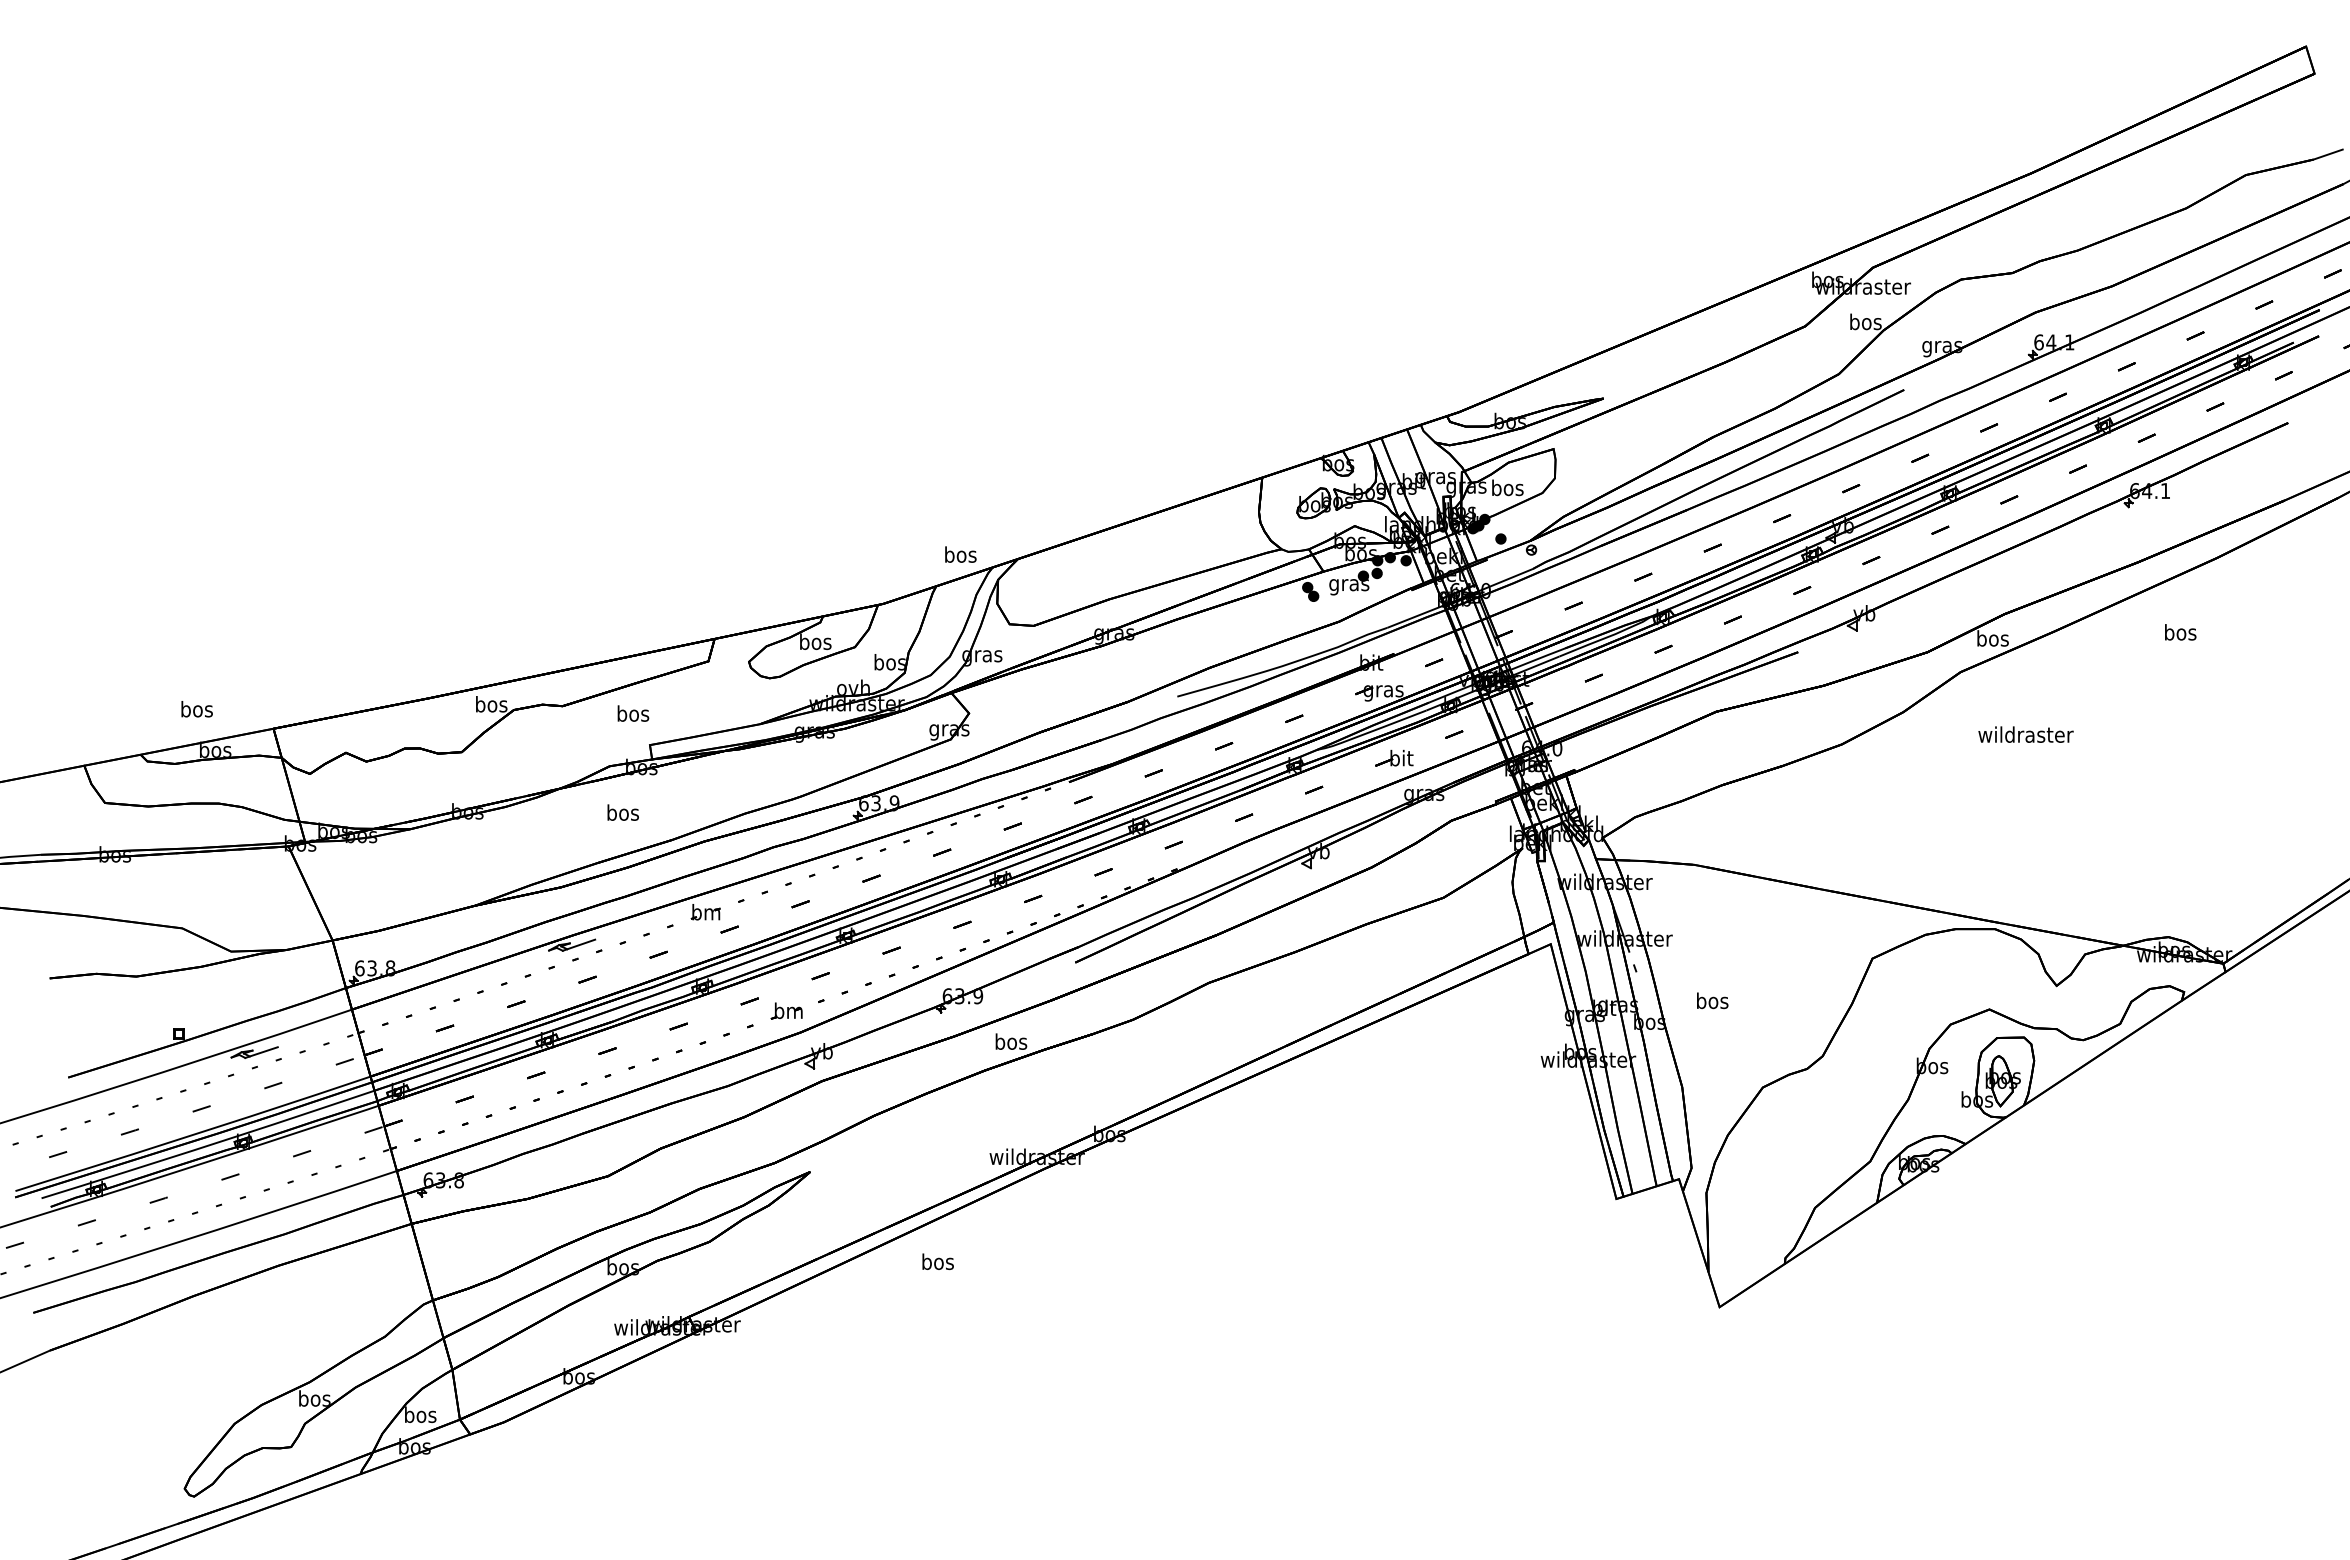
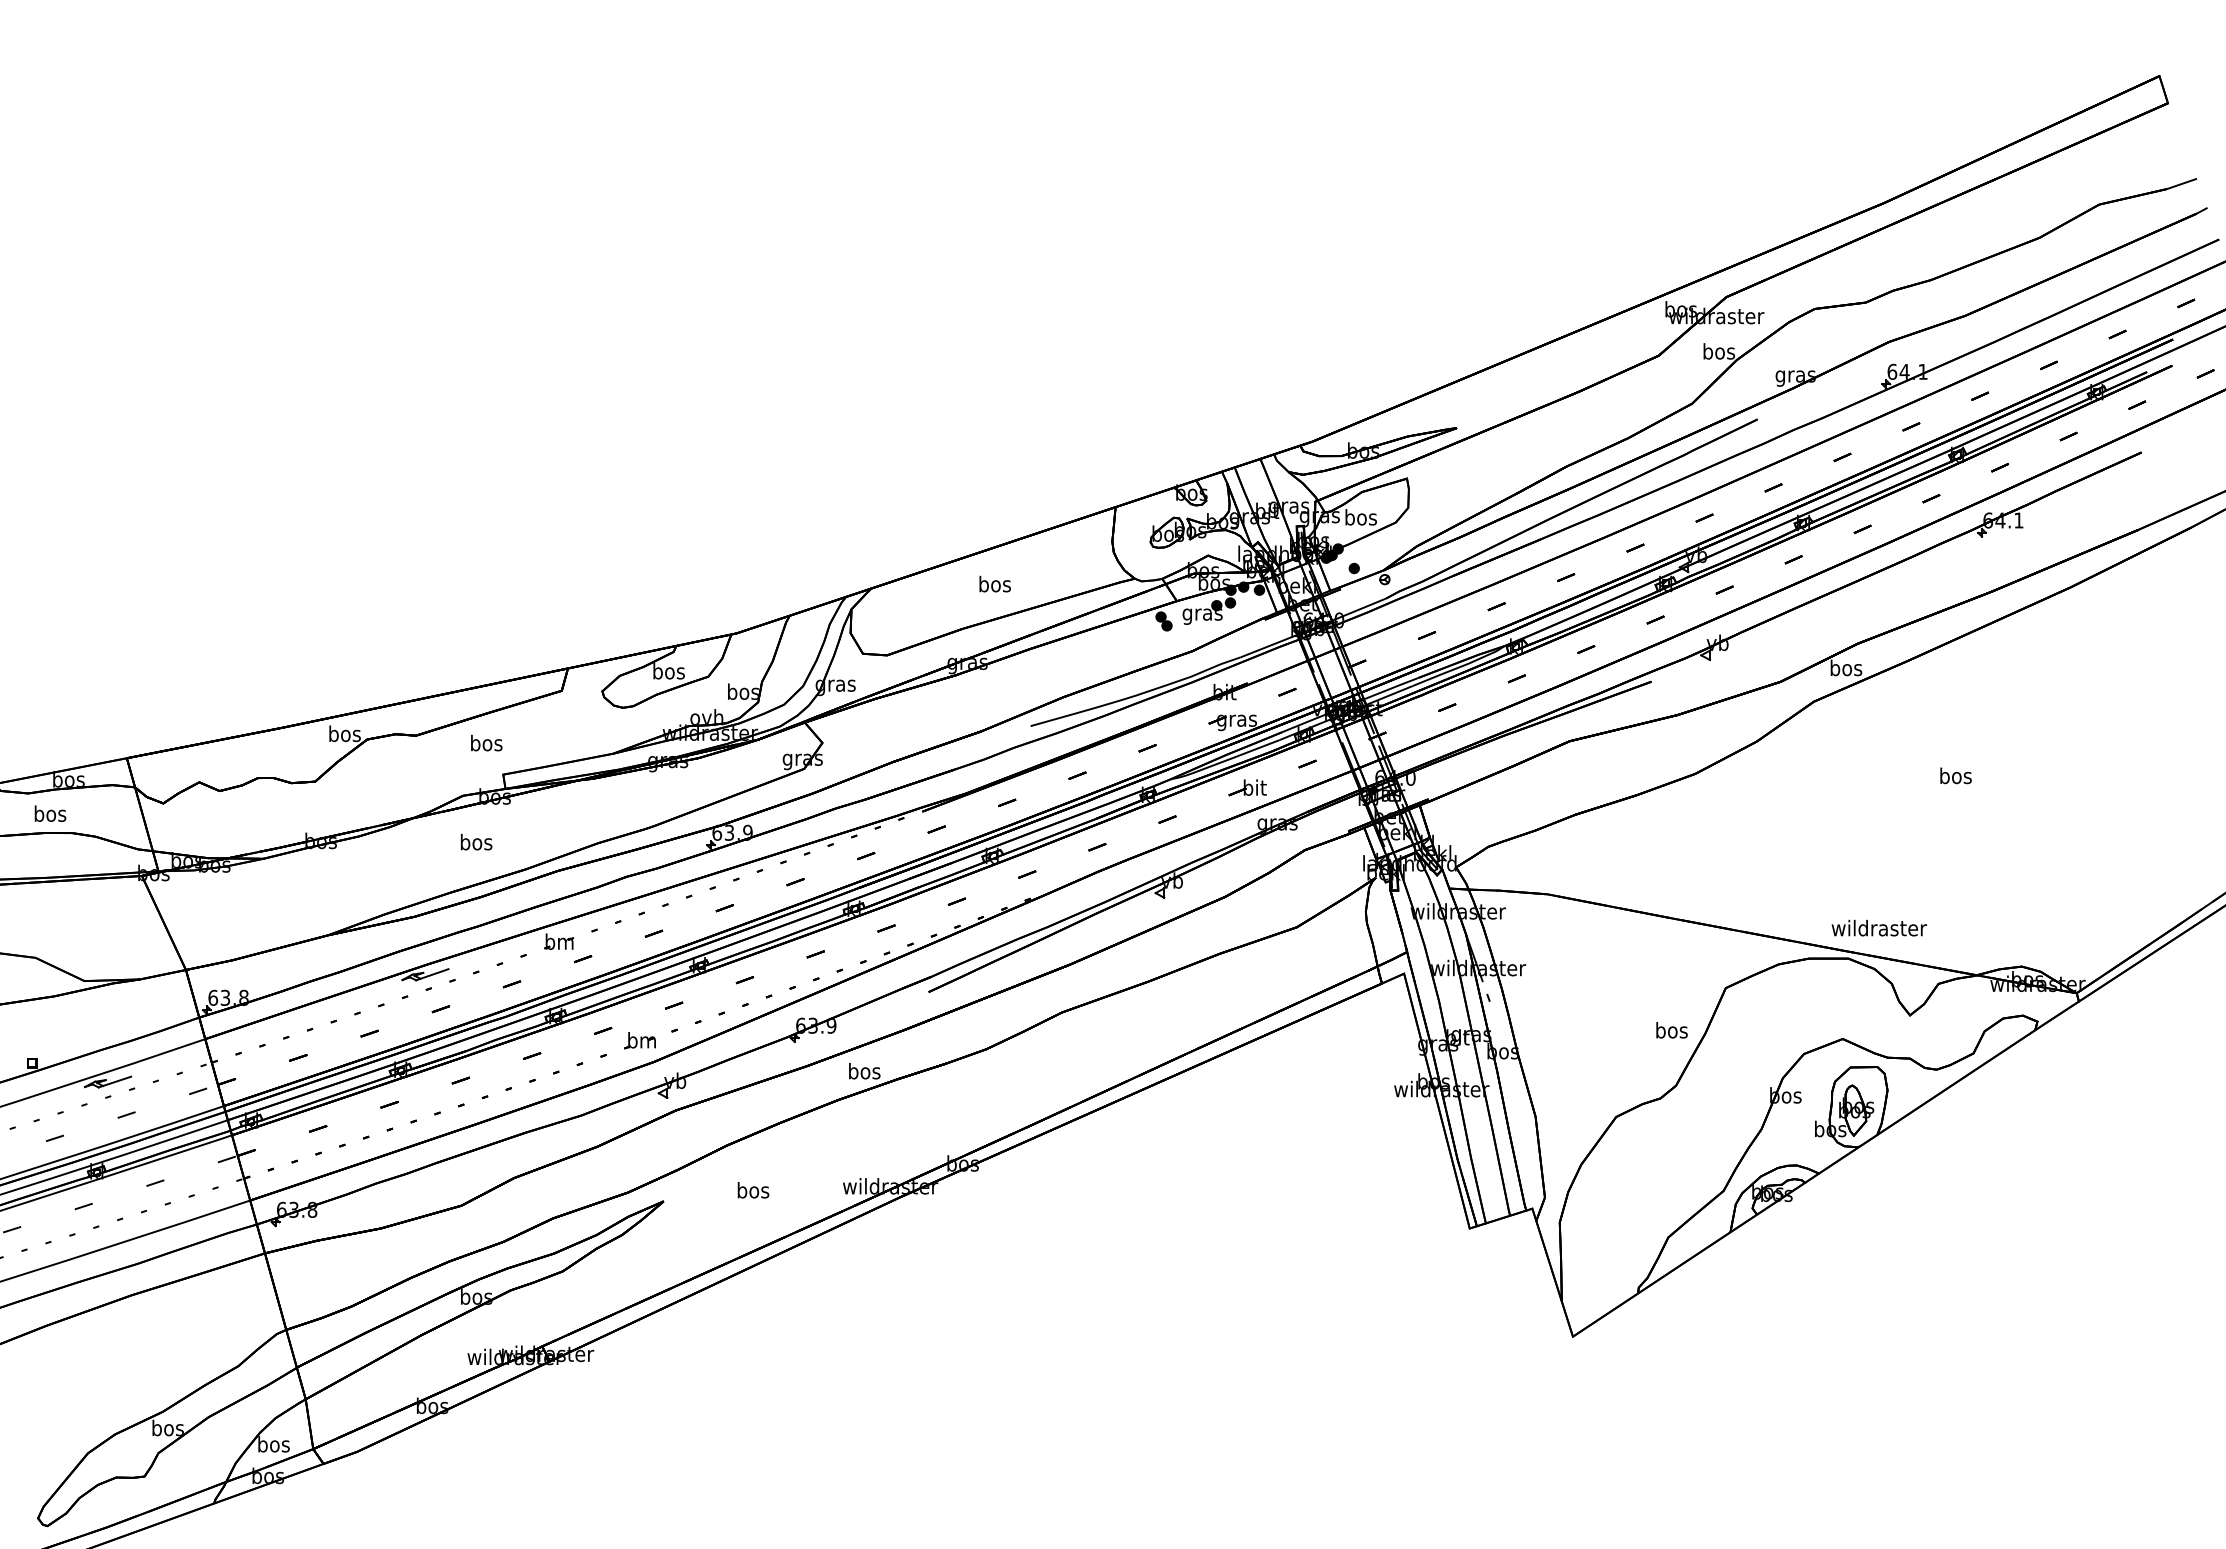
text: (960, 554) -> (994, 584), moved
text: (2180, 632) -> (1955, 776), moved
text: (196, 709) -> (49, 814), moved
text: (2025, 734) -> (1878, 928), moved
text: (1712, 1000) -> (1671, 1030), moved
text: (937, 1261) -> (752, 1190), moved

